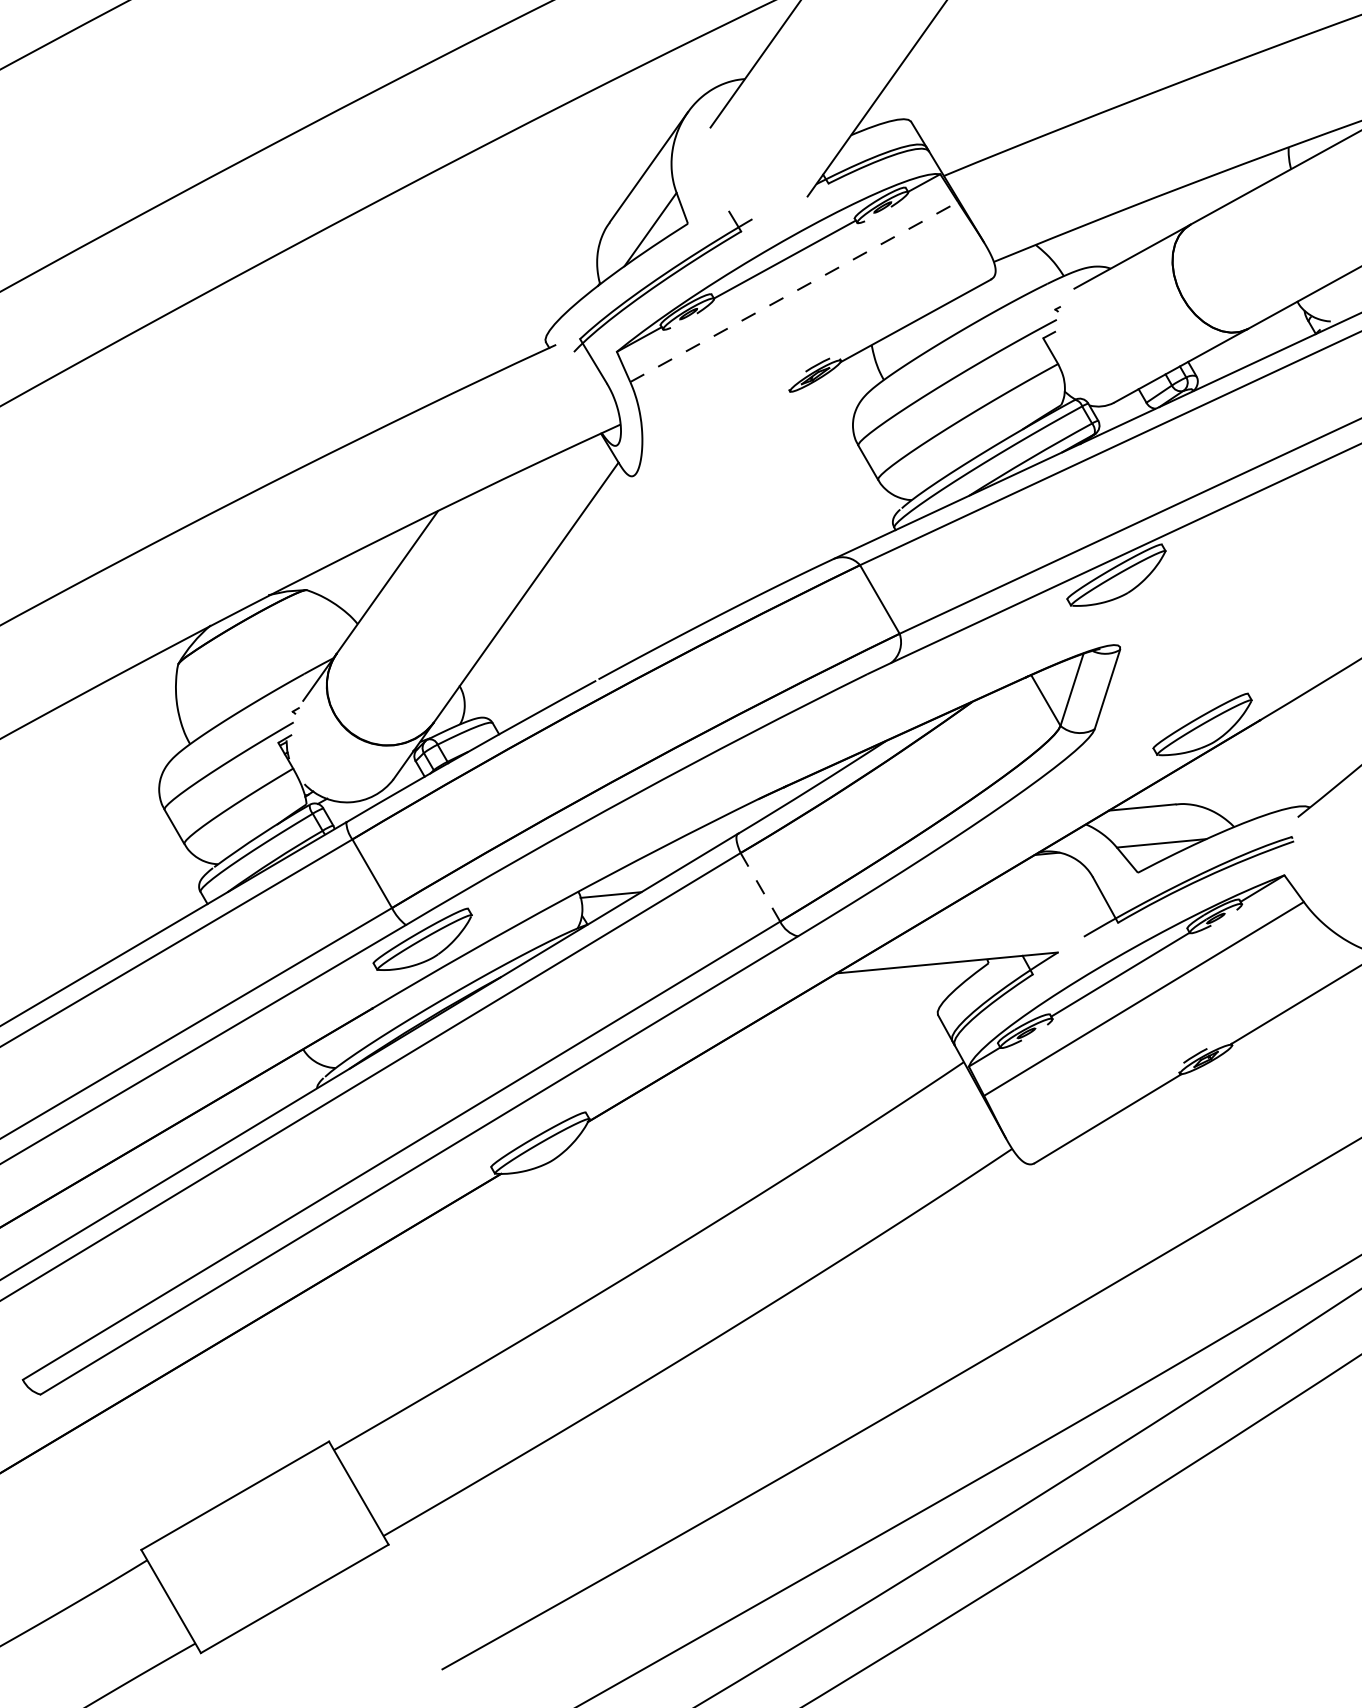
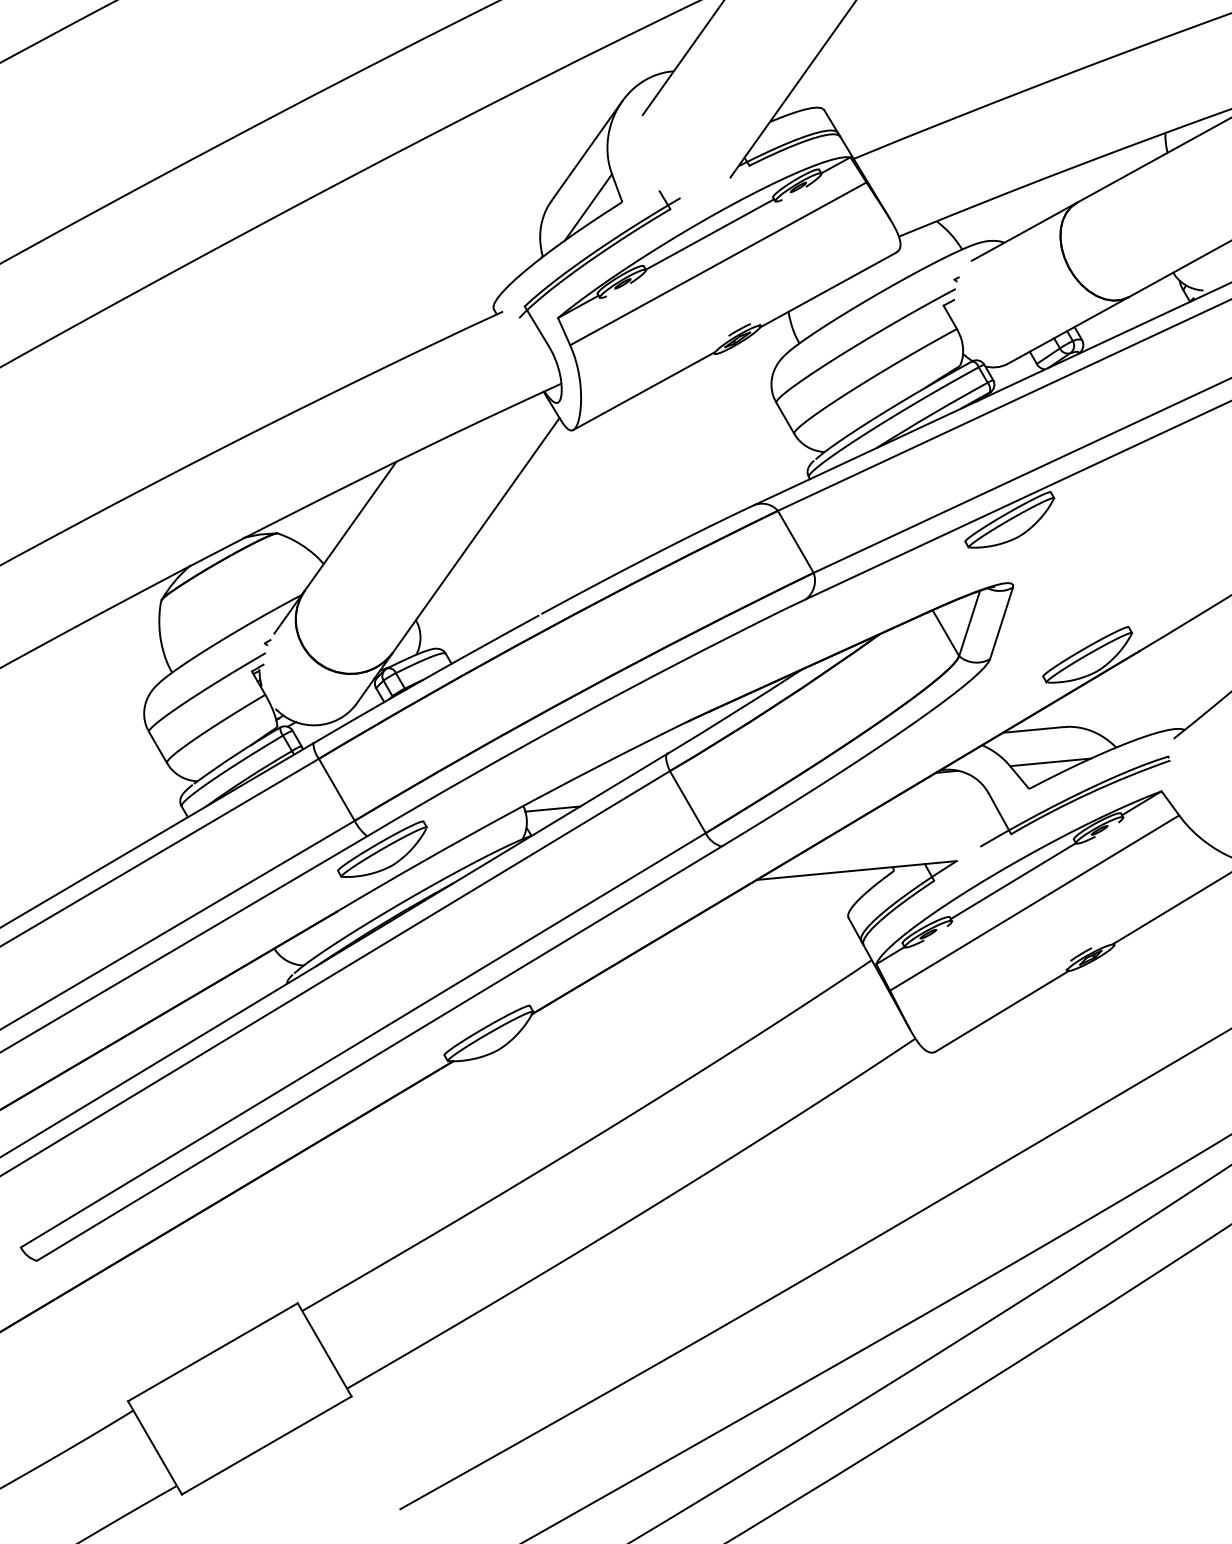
line: (794, 292) -> (718, 264), dashed -> solid
line: (711, 432) -> (643, 390), added
line: (760, 887) -> (687, 802), dashed -> solid

